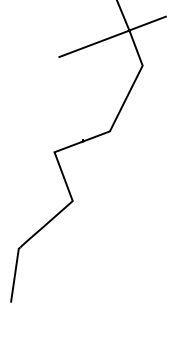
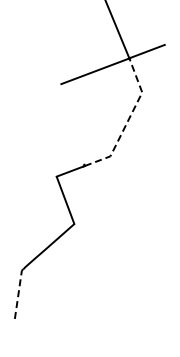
line: (128, 94) -> (128, 120), solid -> dashed
line: (15, 274) -> (18, 295), solid -> dashed

